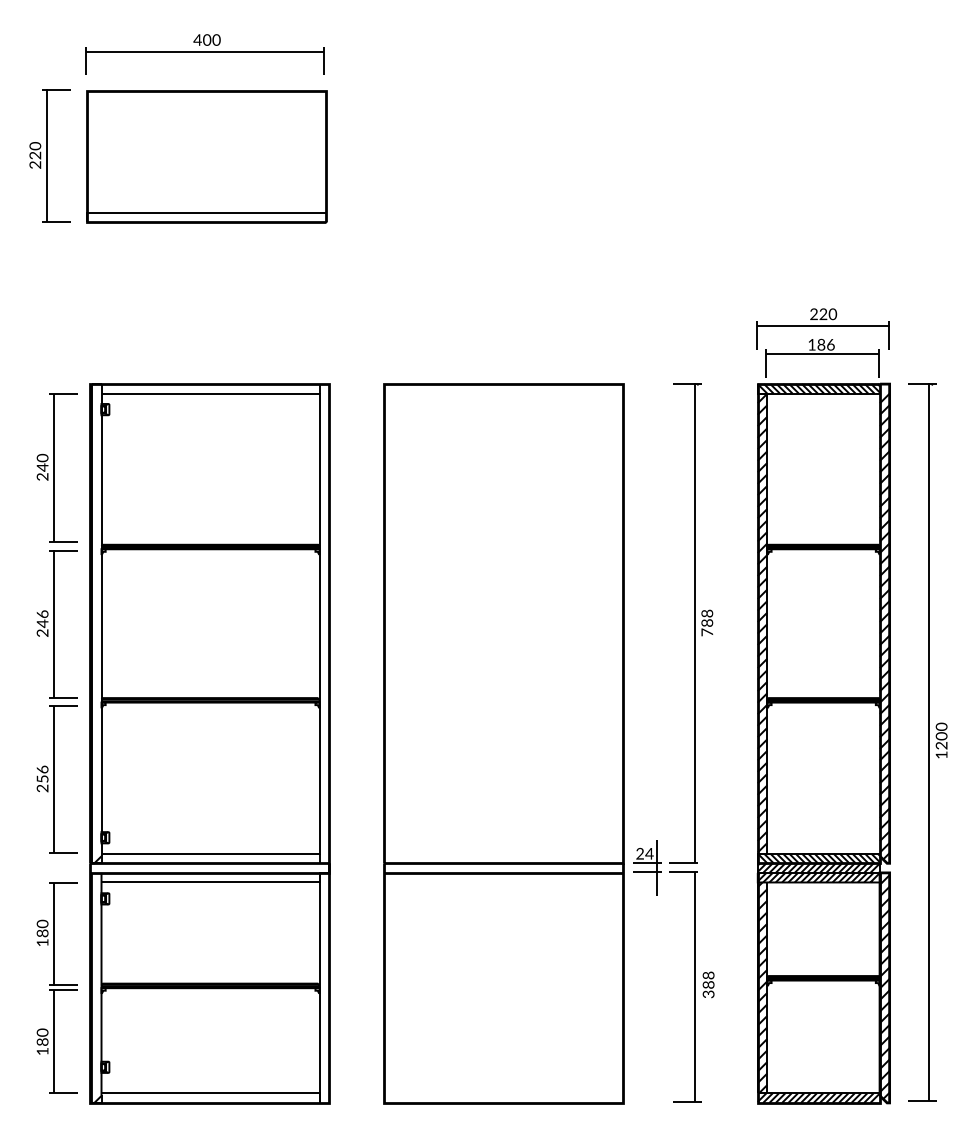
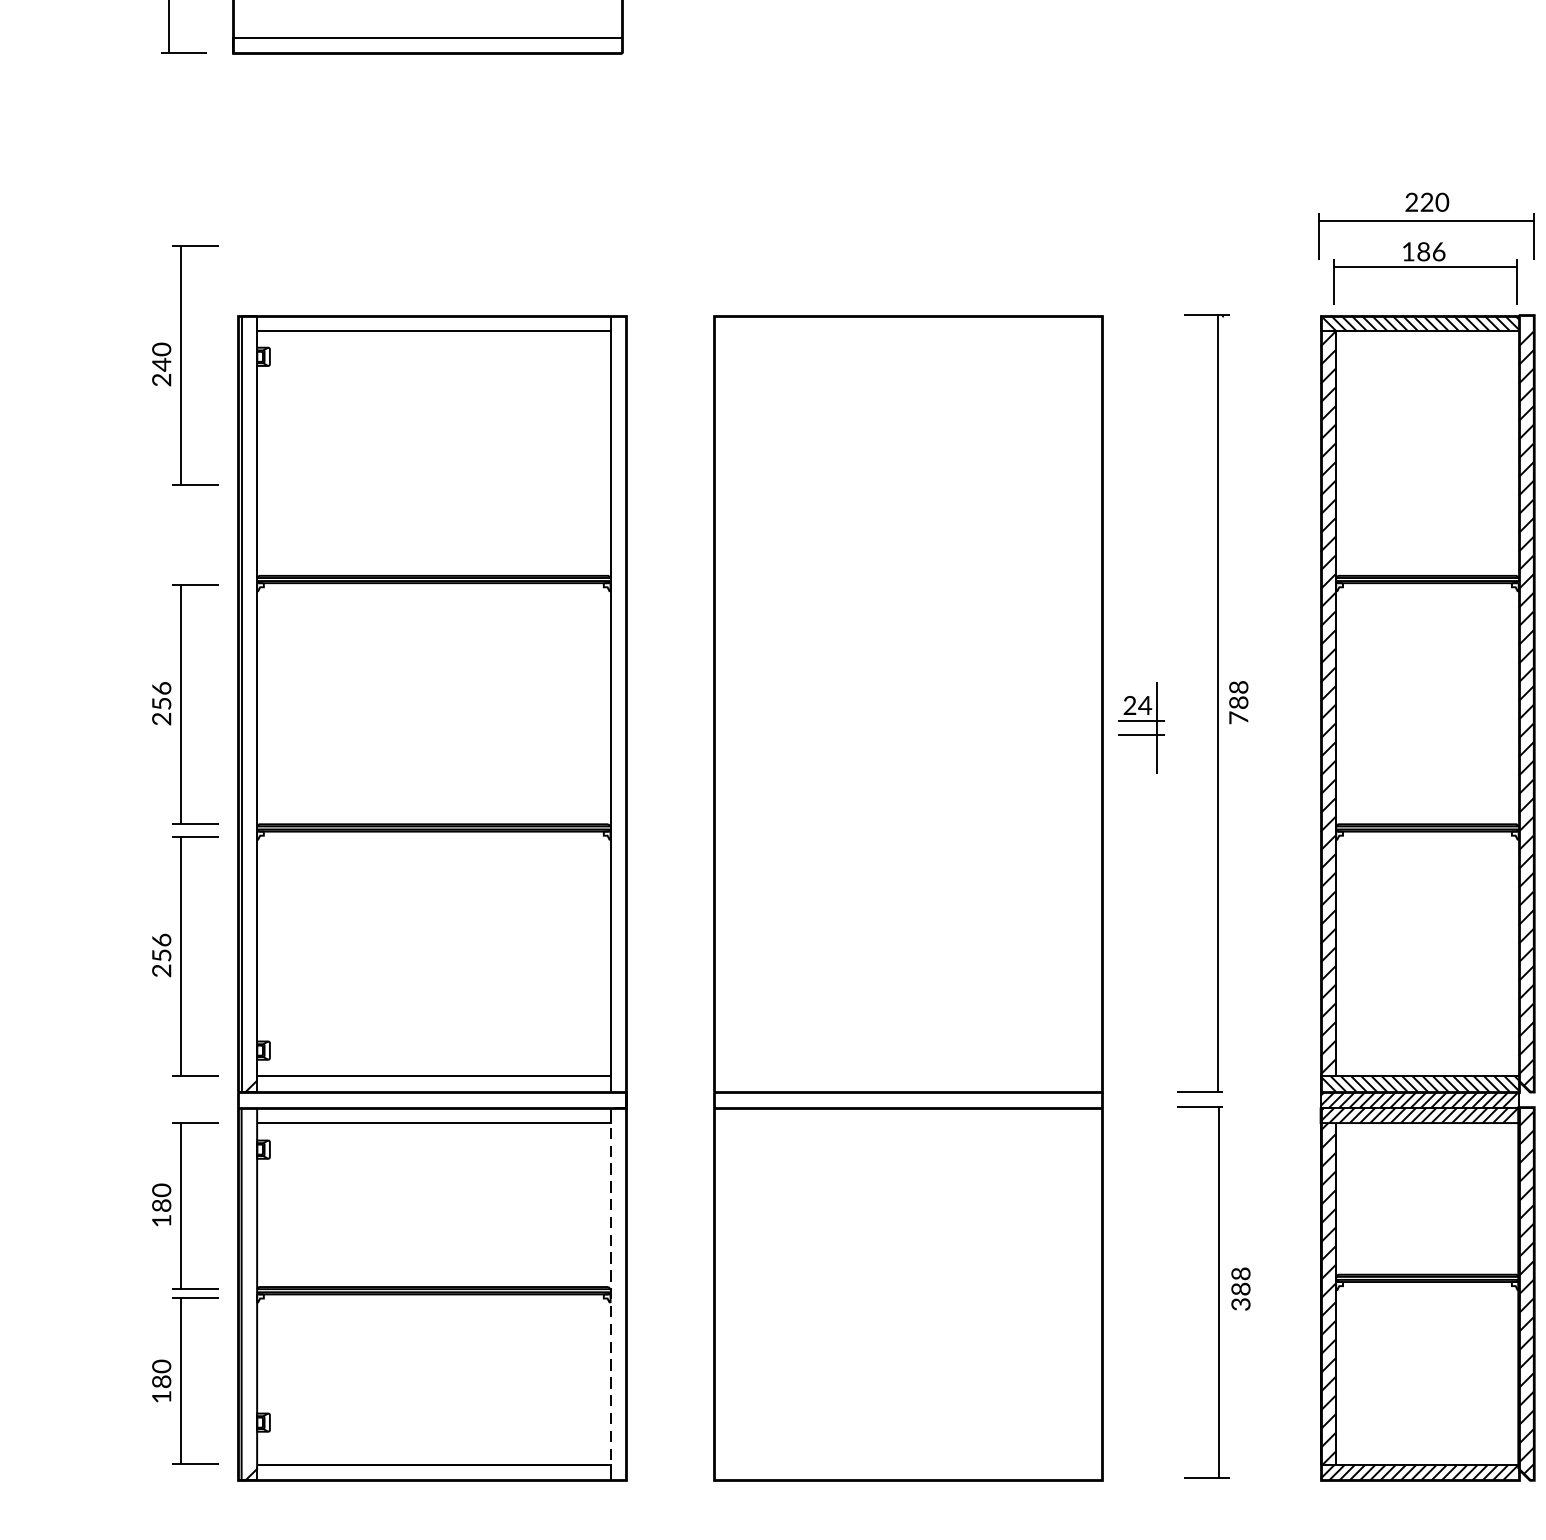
part: (56, 467) -> (184, 364), moved
text: (42, 623) -> (161, 703), 246 -> 256
part: (647, 867) -> (1141, 727), moved
line: (319, 982) -> (610, 1285), solid -> dashed

